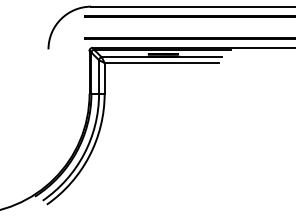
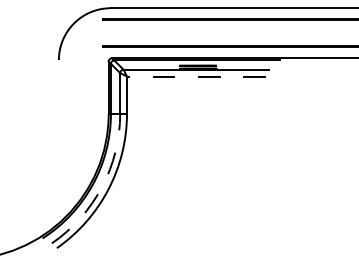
line: (161, 63) -> (195, 76), solid -> dashed
arc: (84, 153) -> (102, 186), solid -> dashed

